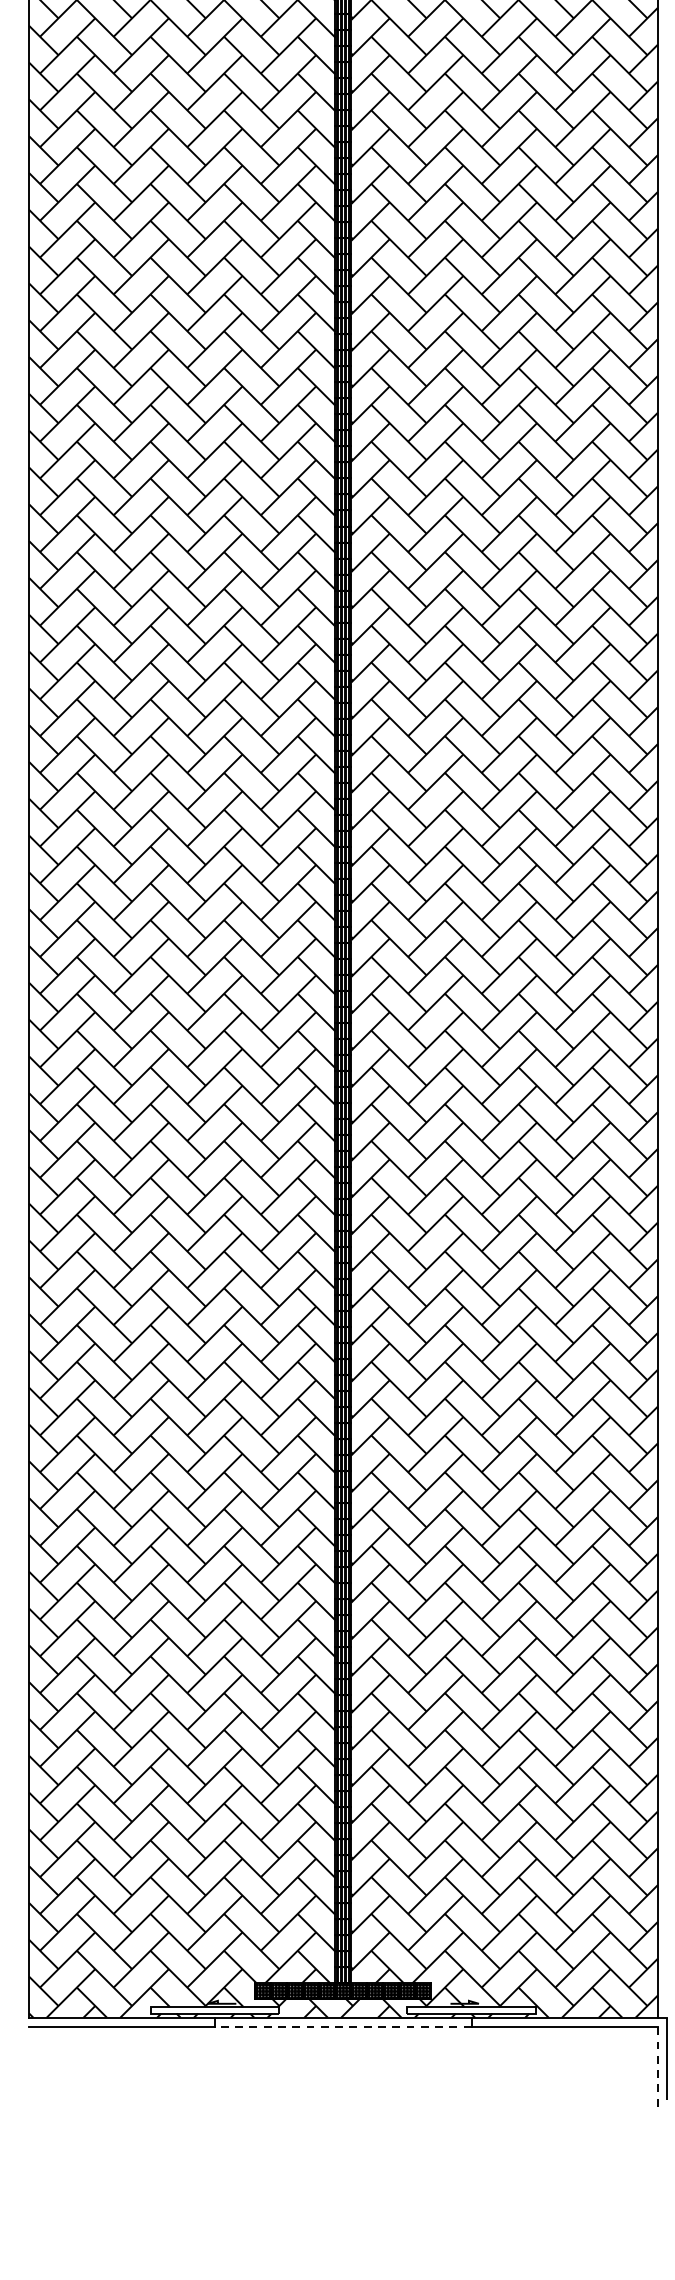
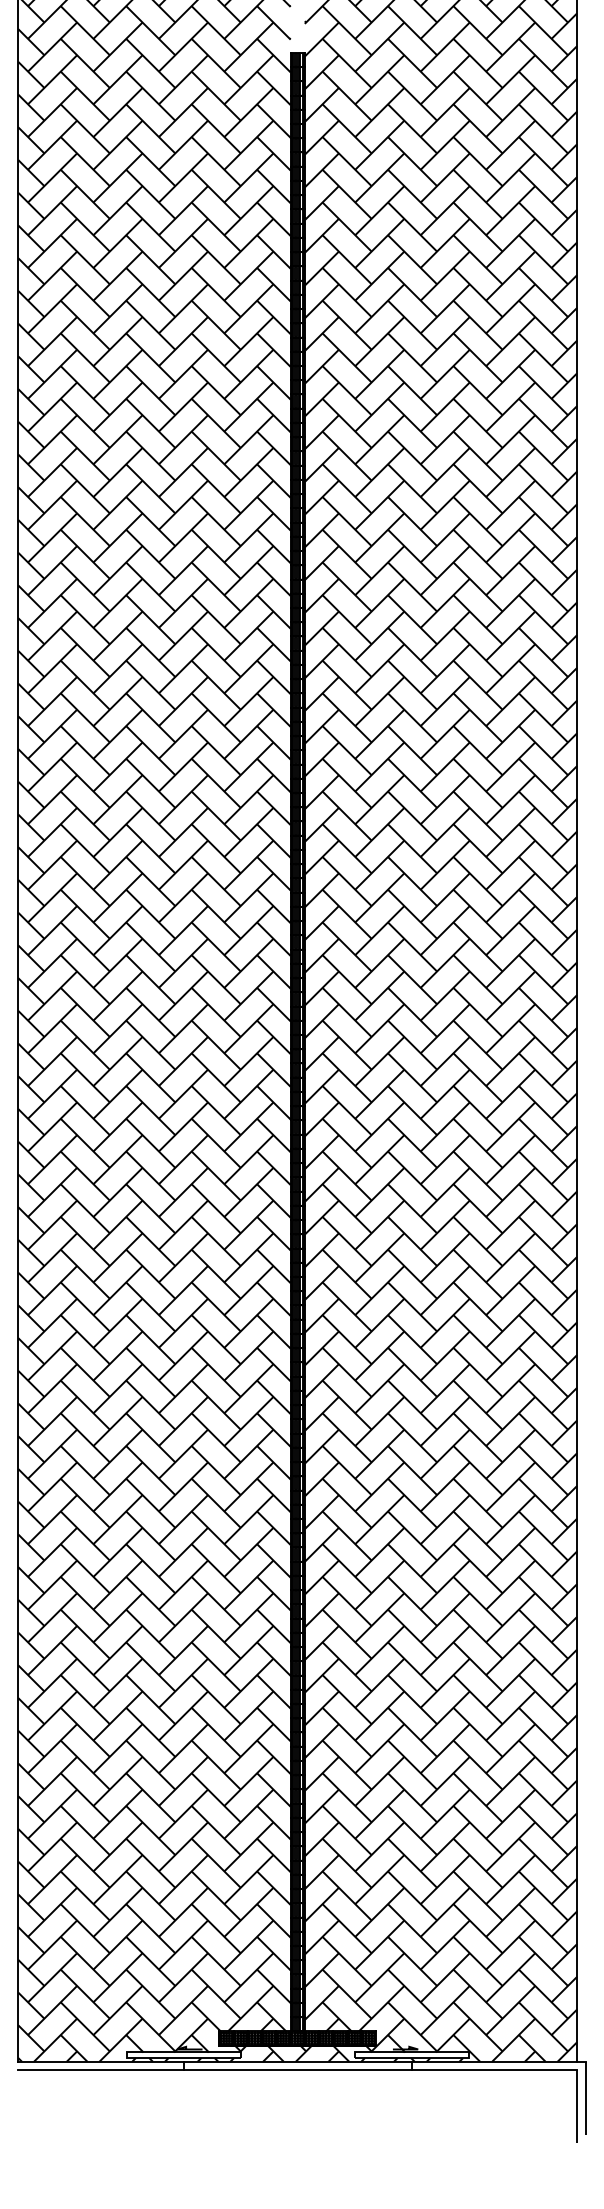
line: (343, 2027) -> (297, 2070), dashed -> solid
line: (658, 2069) -> (577, 2107), dashed -> solid

